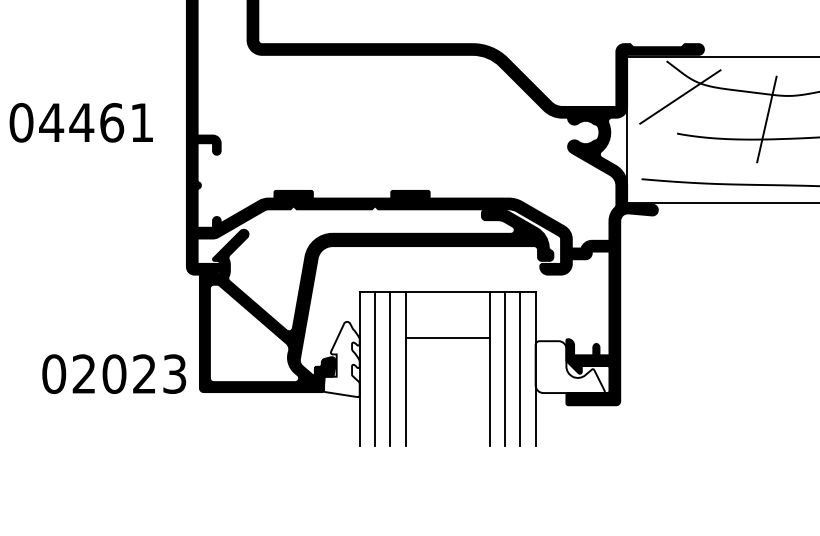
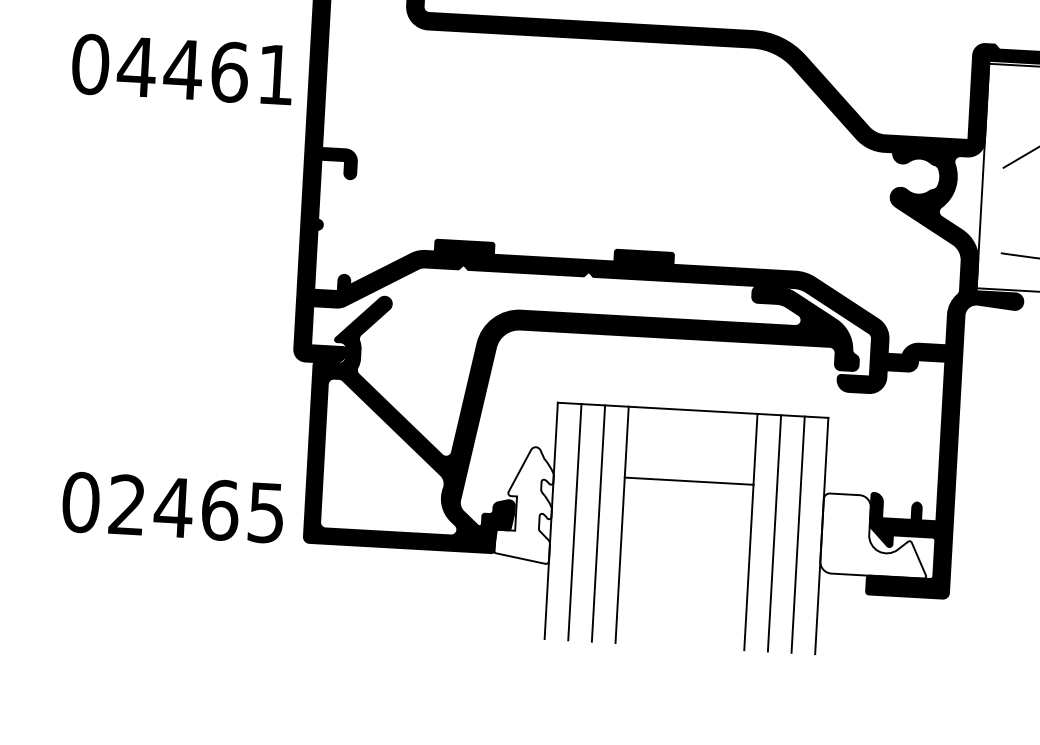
text: (80, 122) -> (181, 69), moved
text: (143, 373) -> (218, 509), 02023 -> 02465

